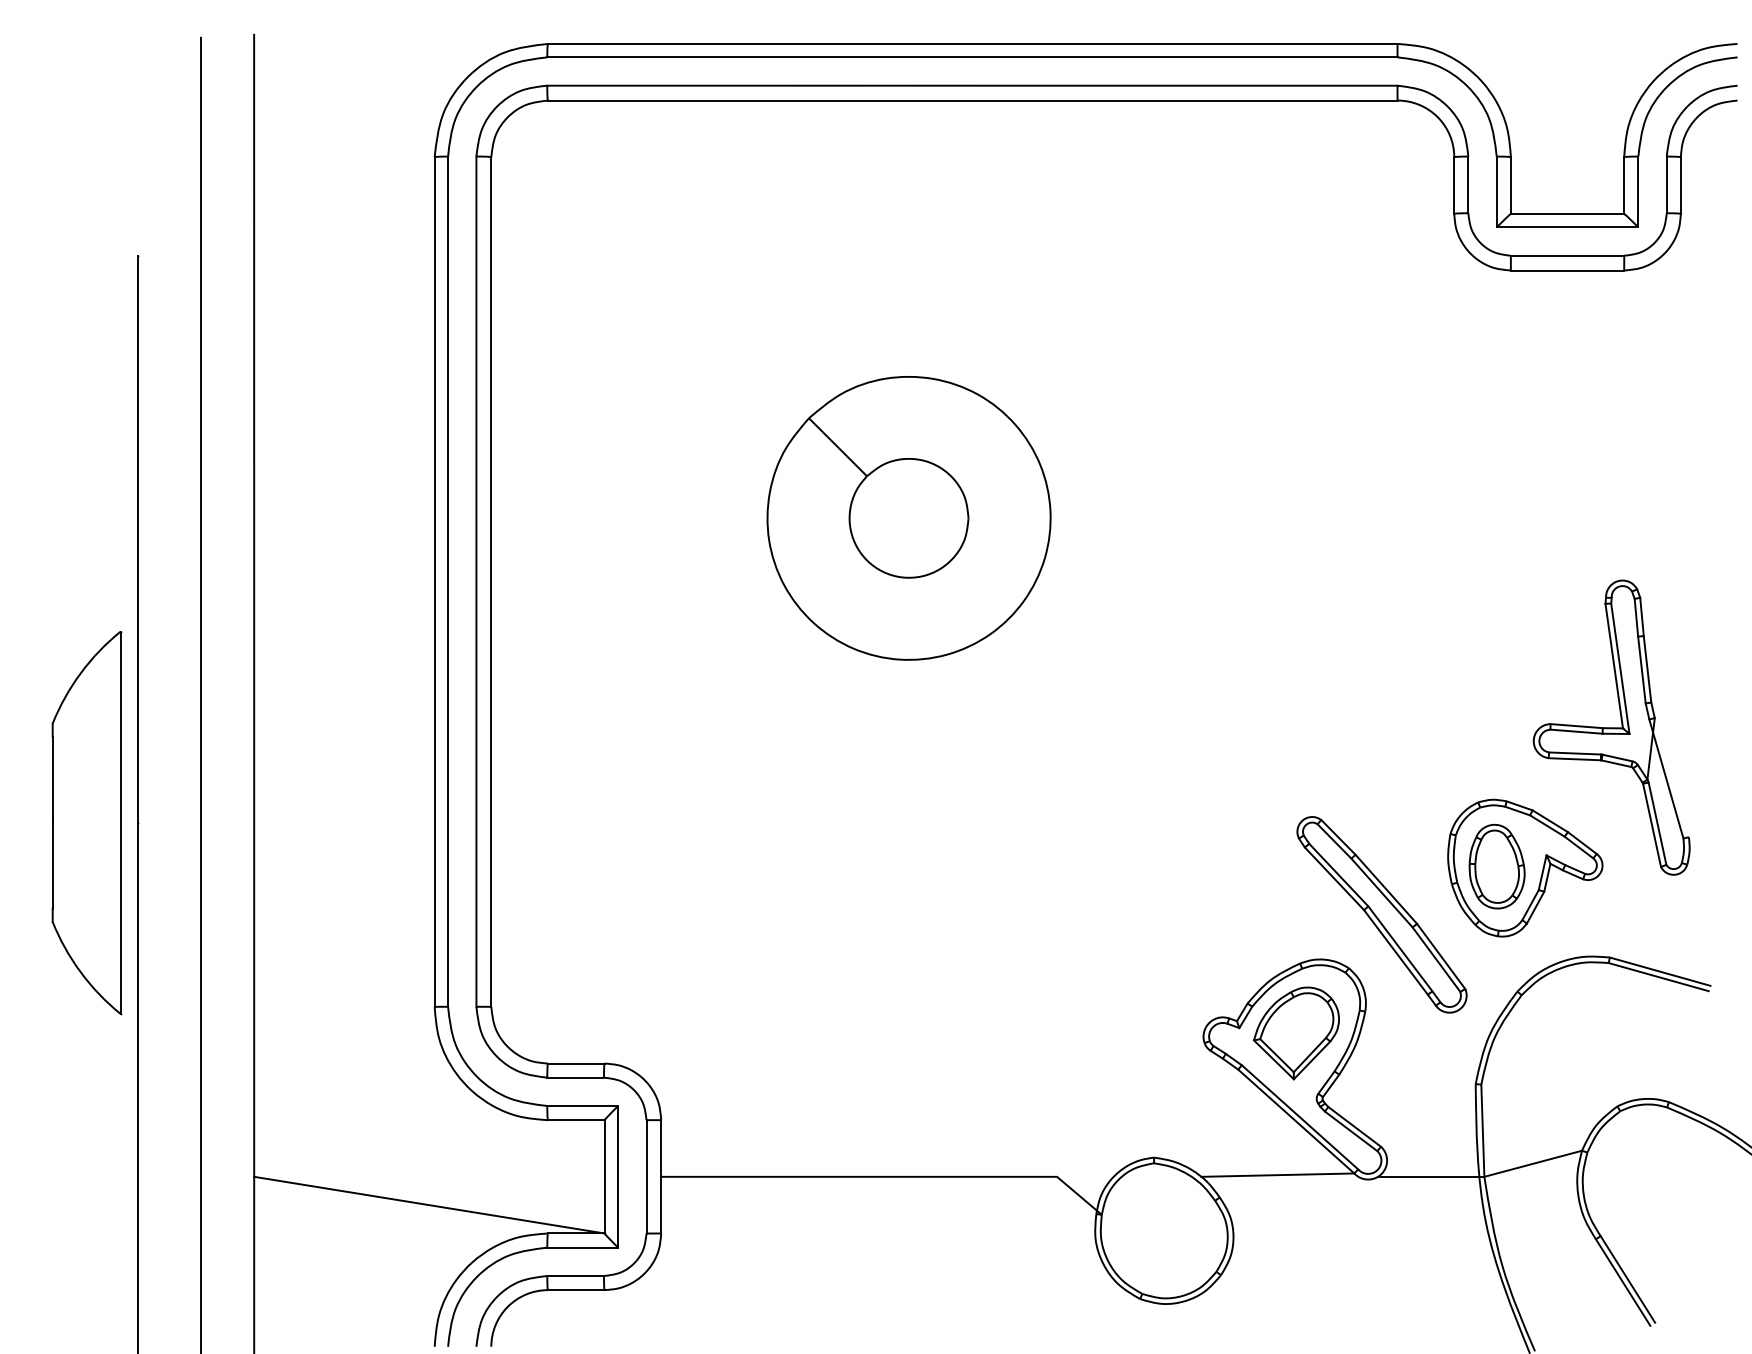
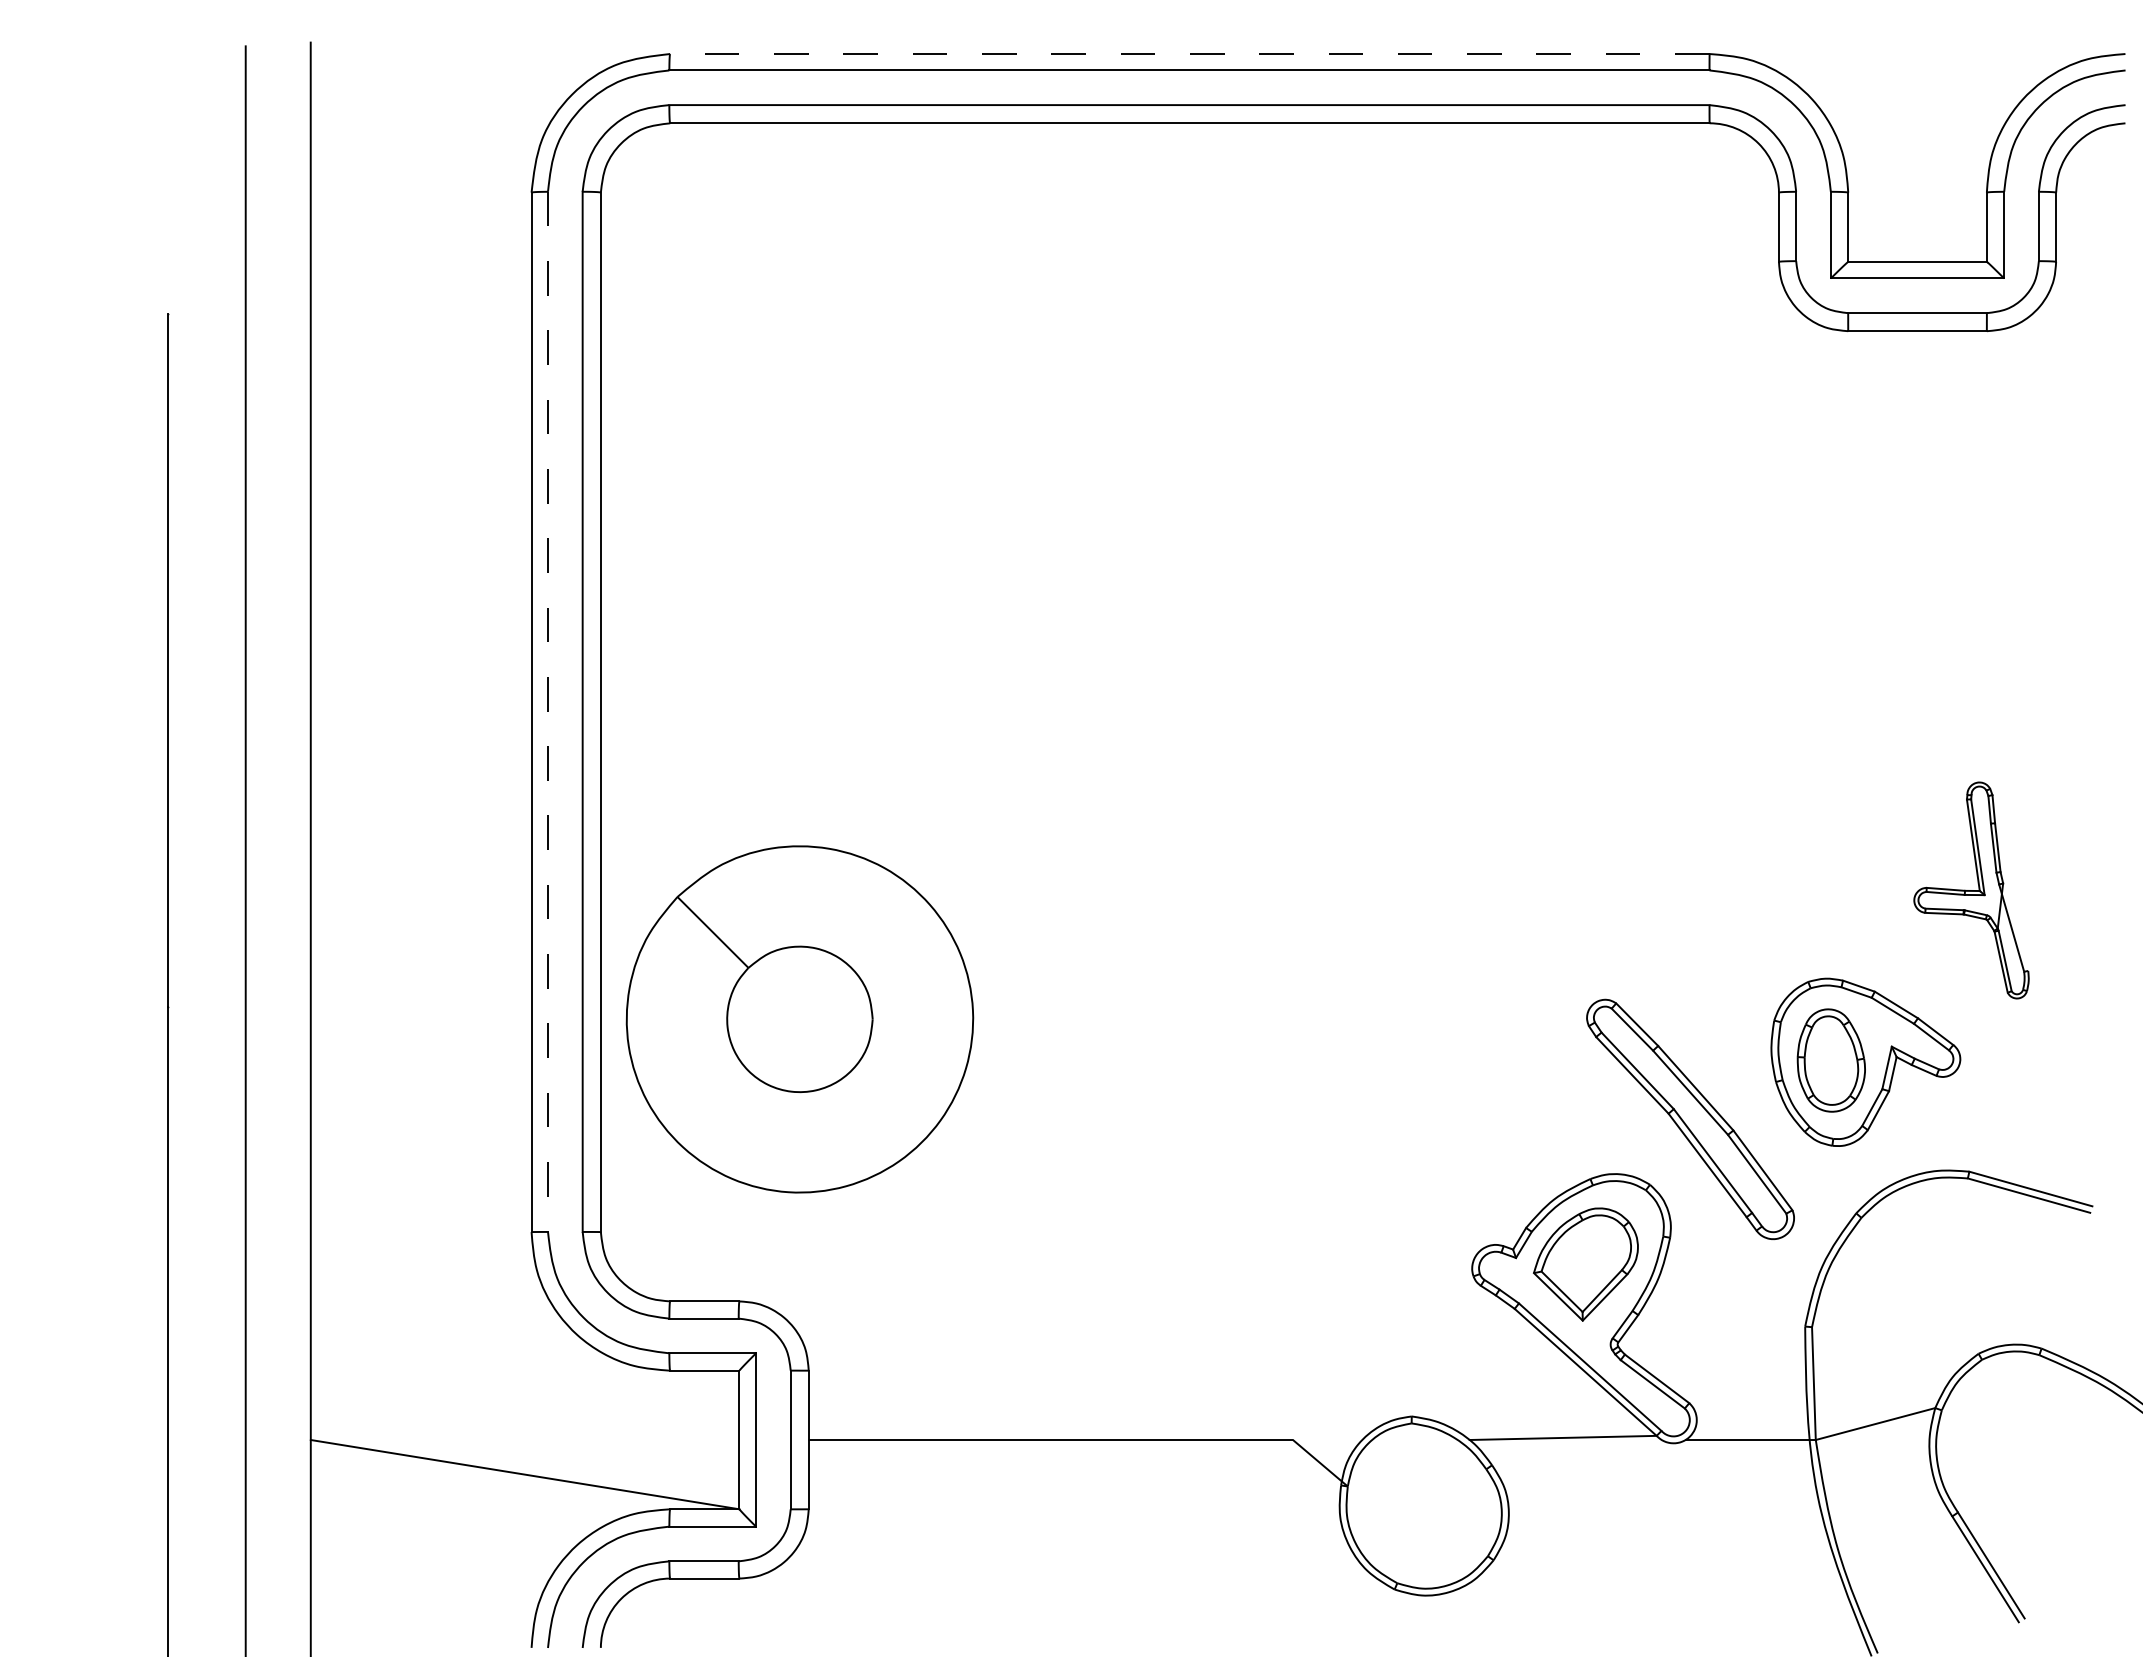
line: (972, 44) -> (1189, 54), solid -> dashed
part: (908, 518) -> (799, 1019), moved
line: (448, 582) -> (548, 712), solid -> dashed
part: (1611, 727) -> (1971, 890), size x0.6
part: (86, 823) -> (105, 1007), removed

